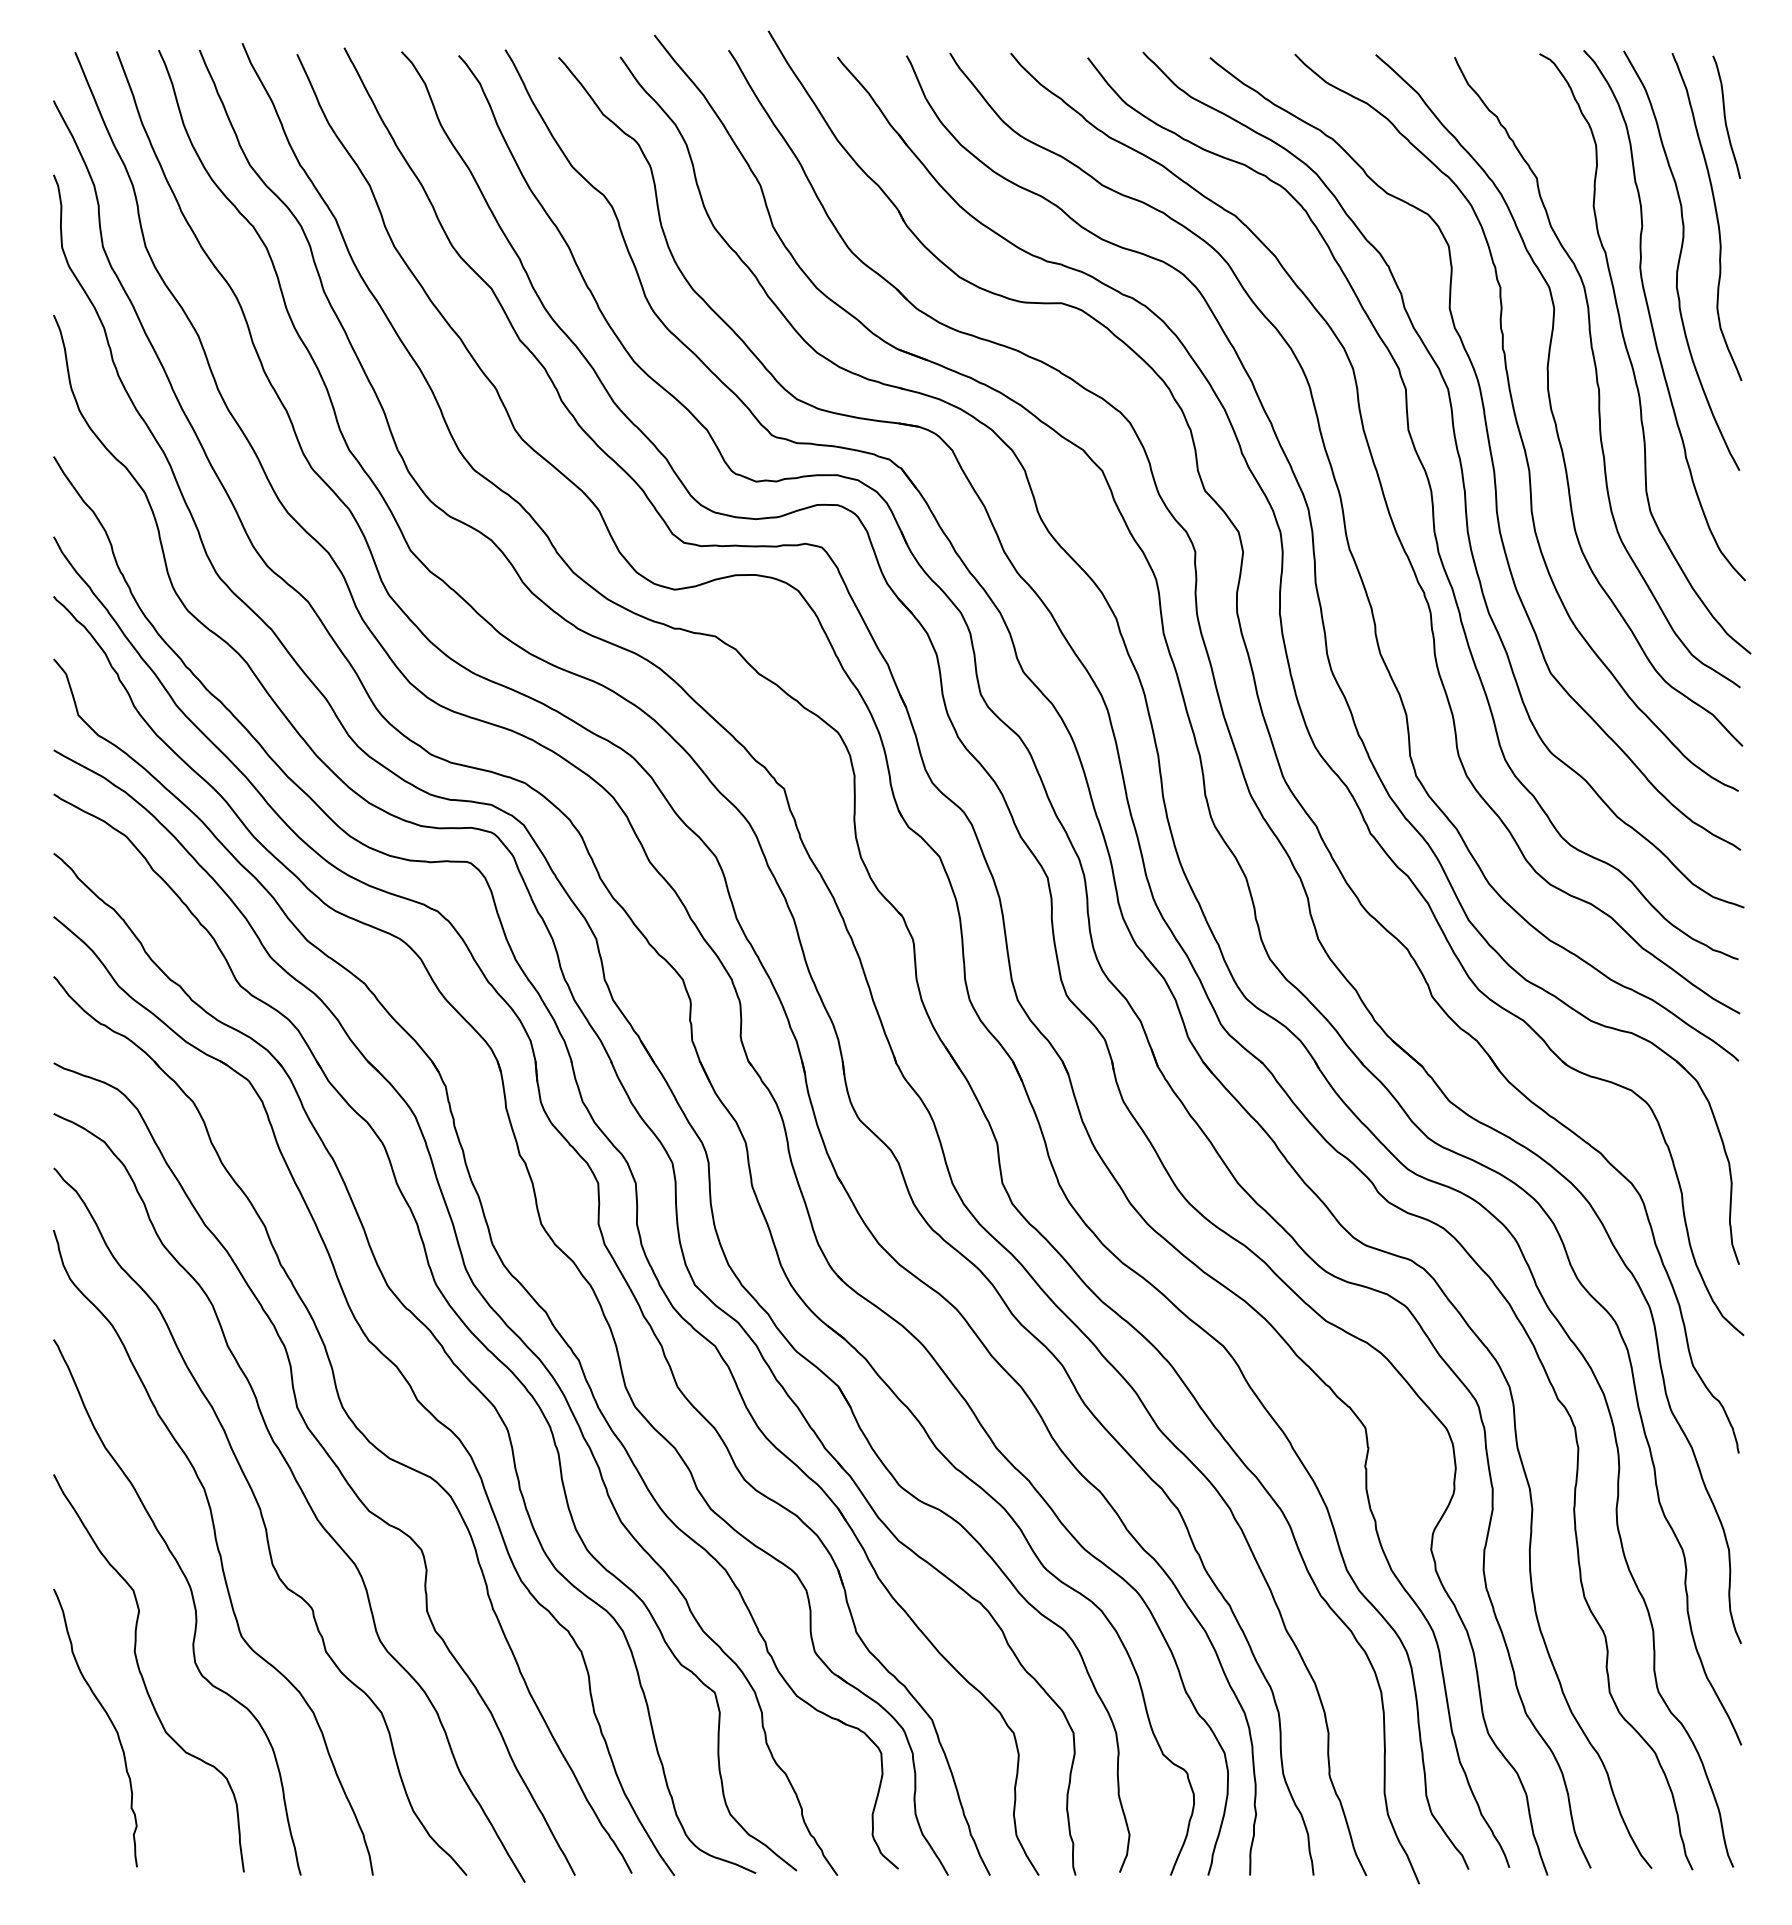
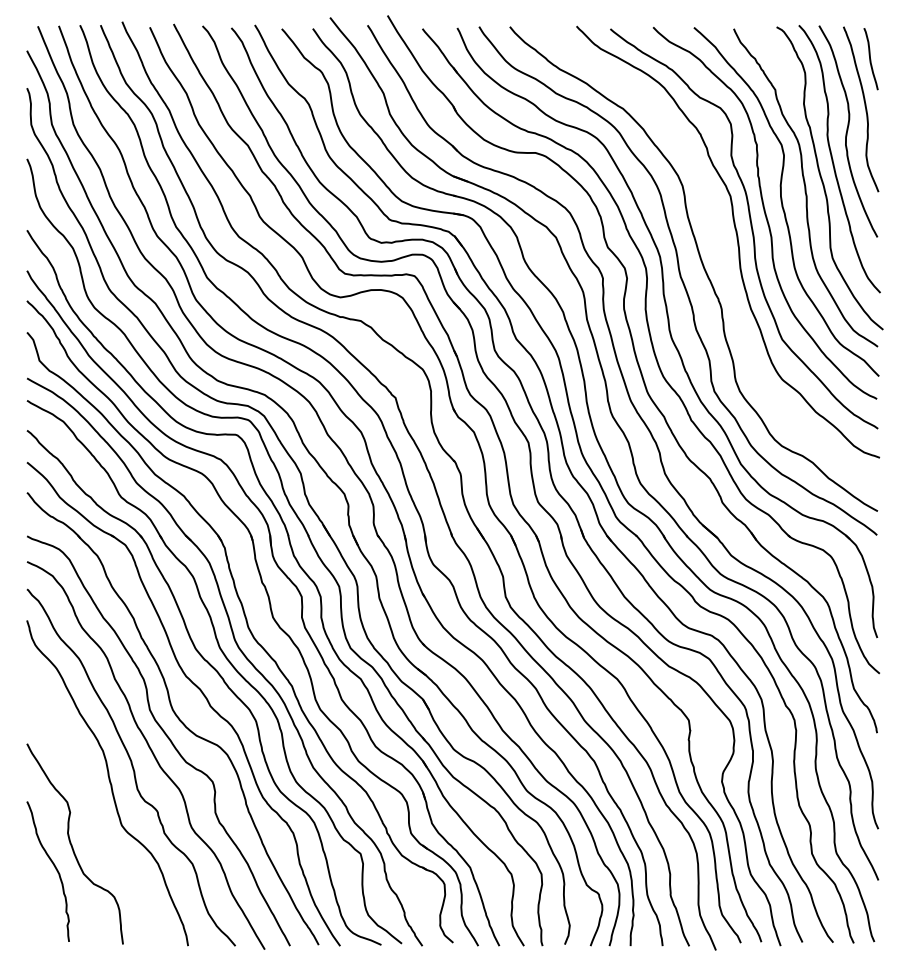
curve: (1430, 504) -> (721, 254), removed
curve: (191, 1600) -> (96, 807), removed

